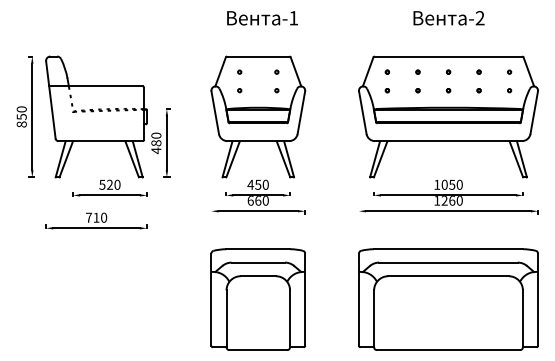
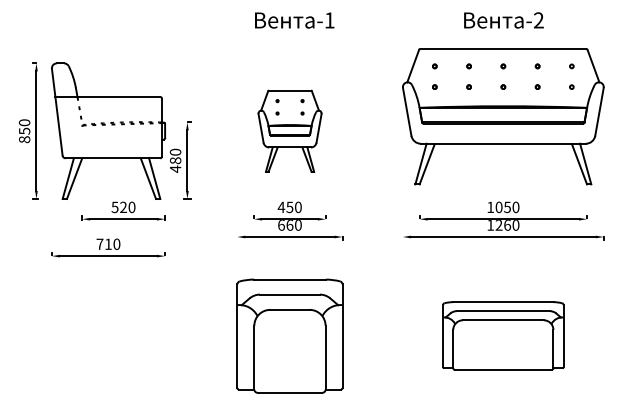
part: (258, 116) -> (290, 130), size x0.6
part: (448, 116) -> (503, 116), moved
part: (448, 299) -> (503, 335), size x0.6

